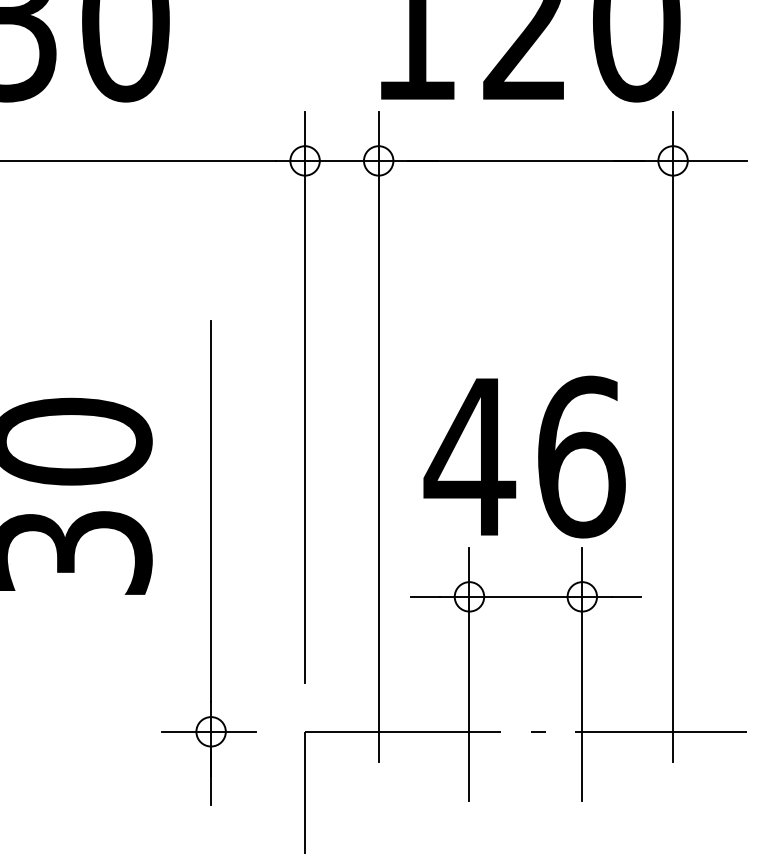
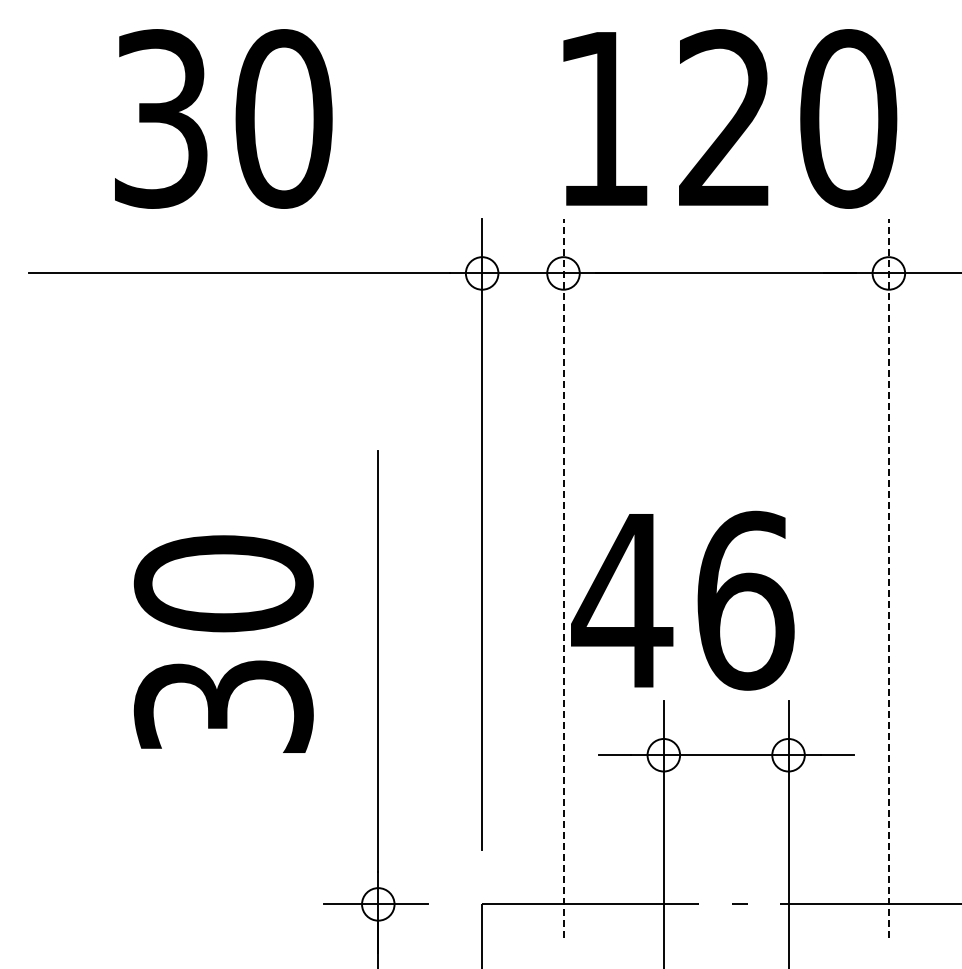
line: (378, 436) -> (563, 578), solid -> dashed
line: (672, 436) -> (888, 578), solid -> dashed
text: (524, 456) -> (682, 600), moved

